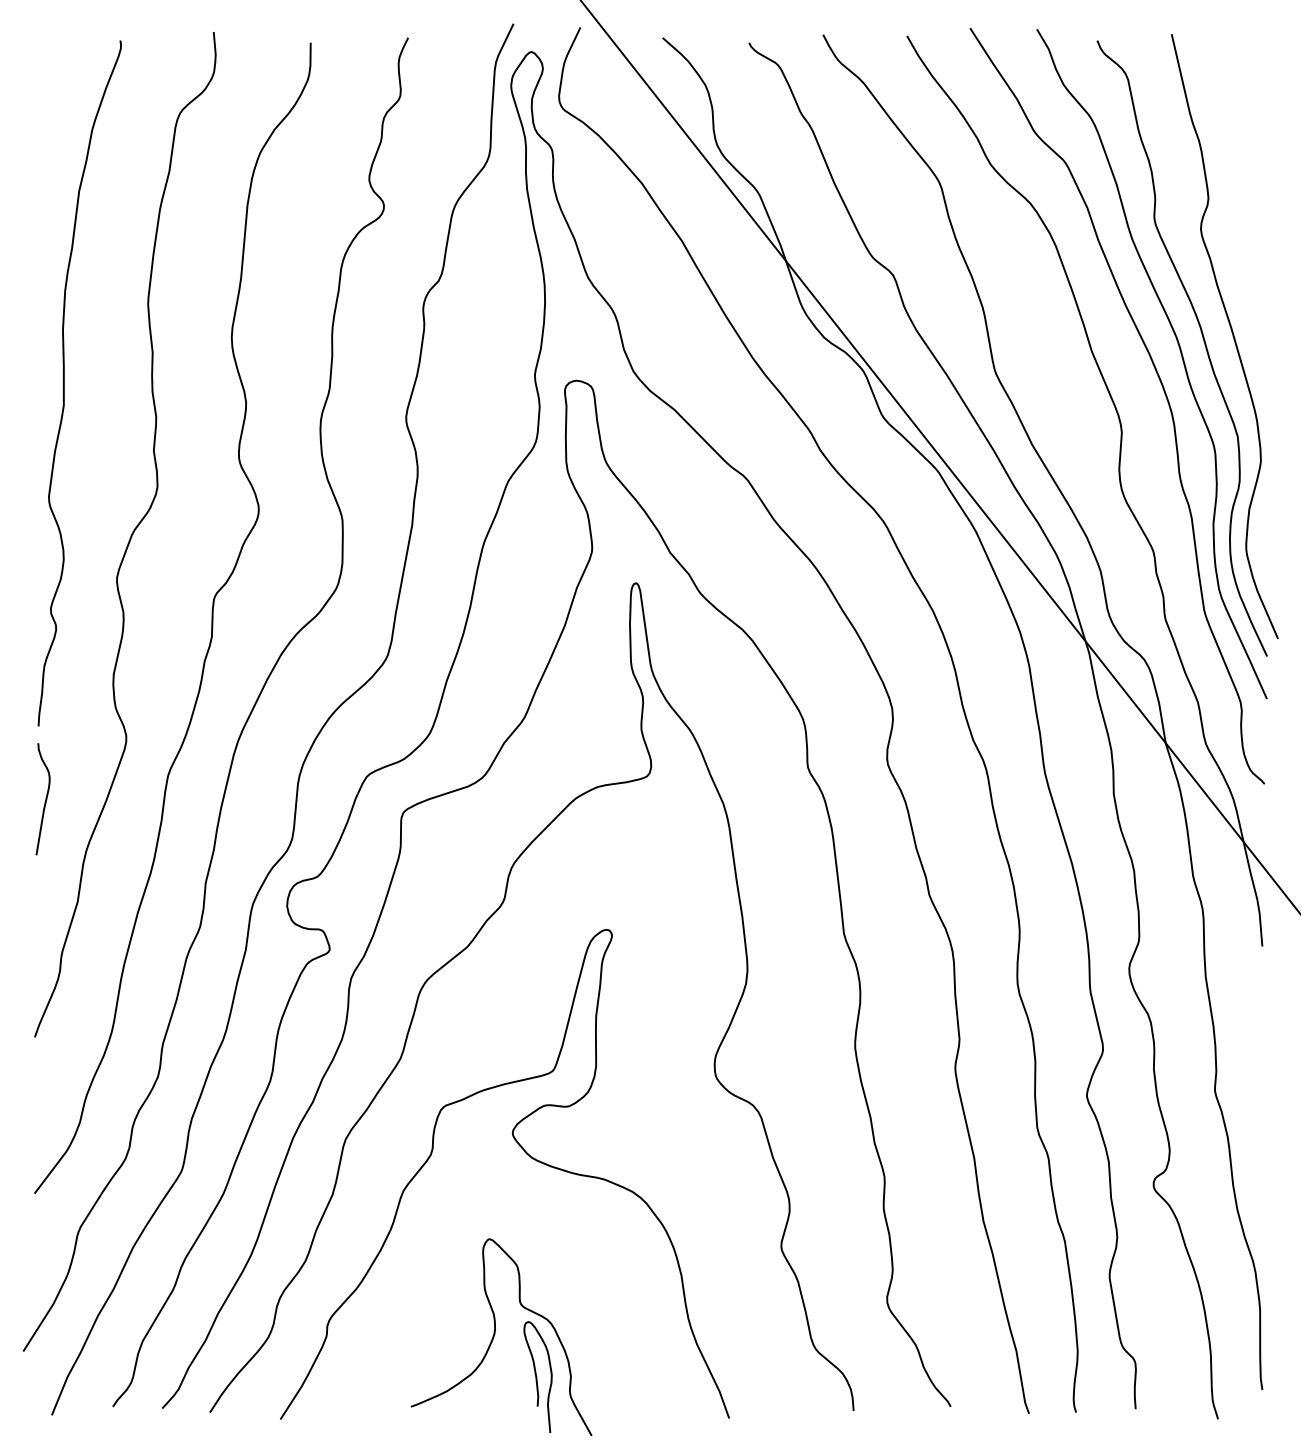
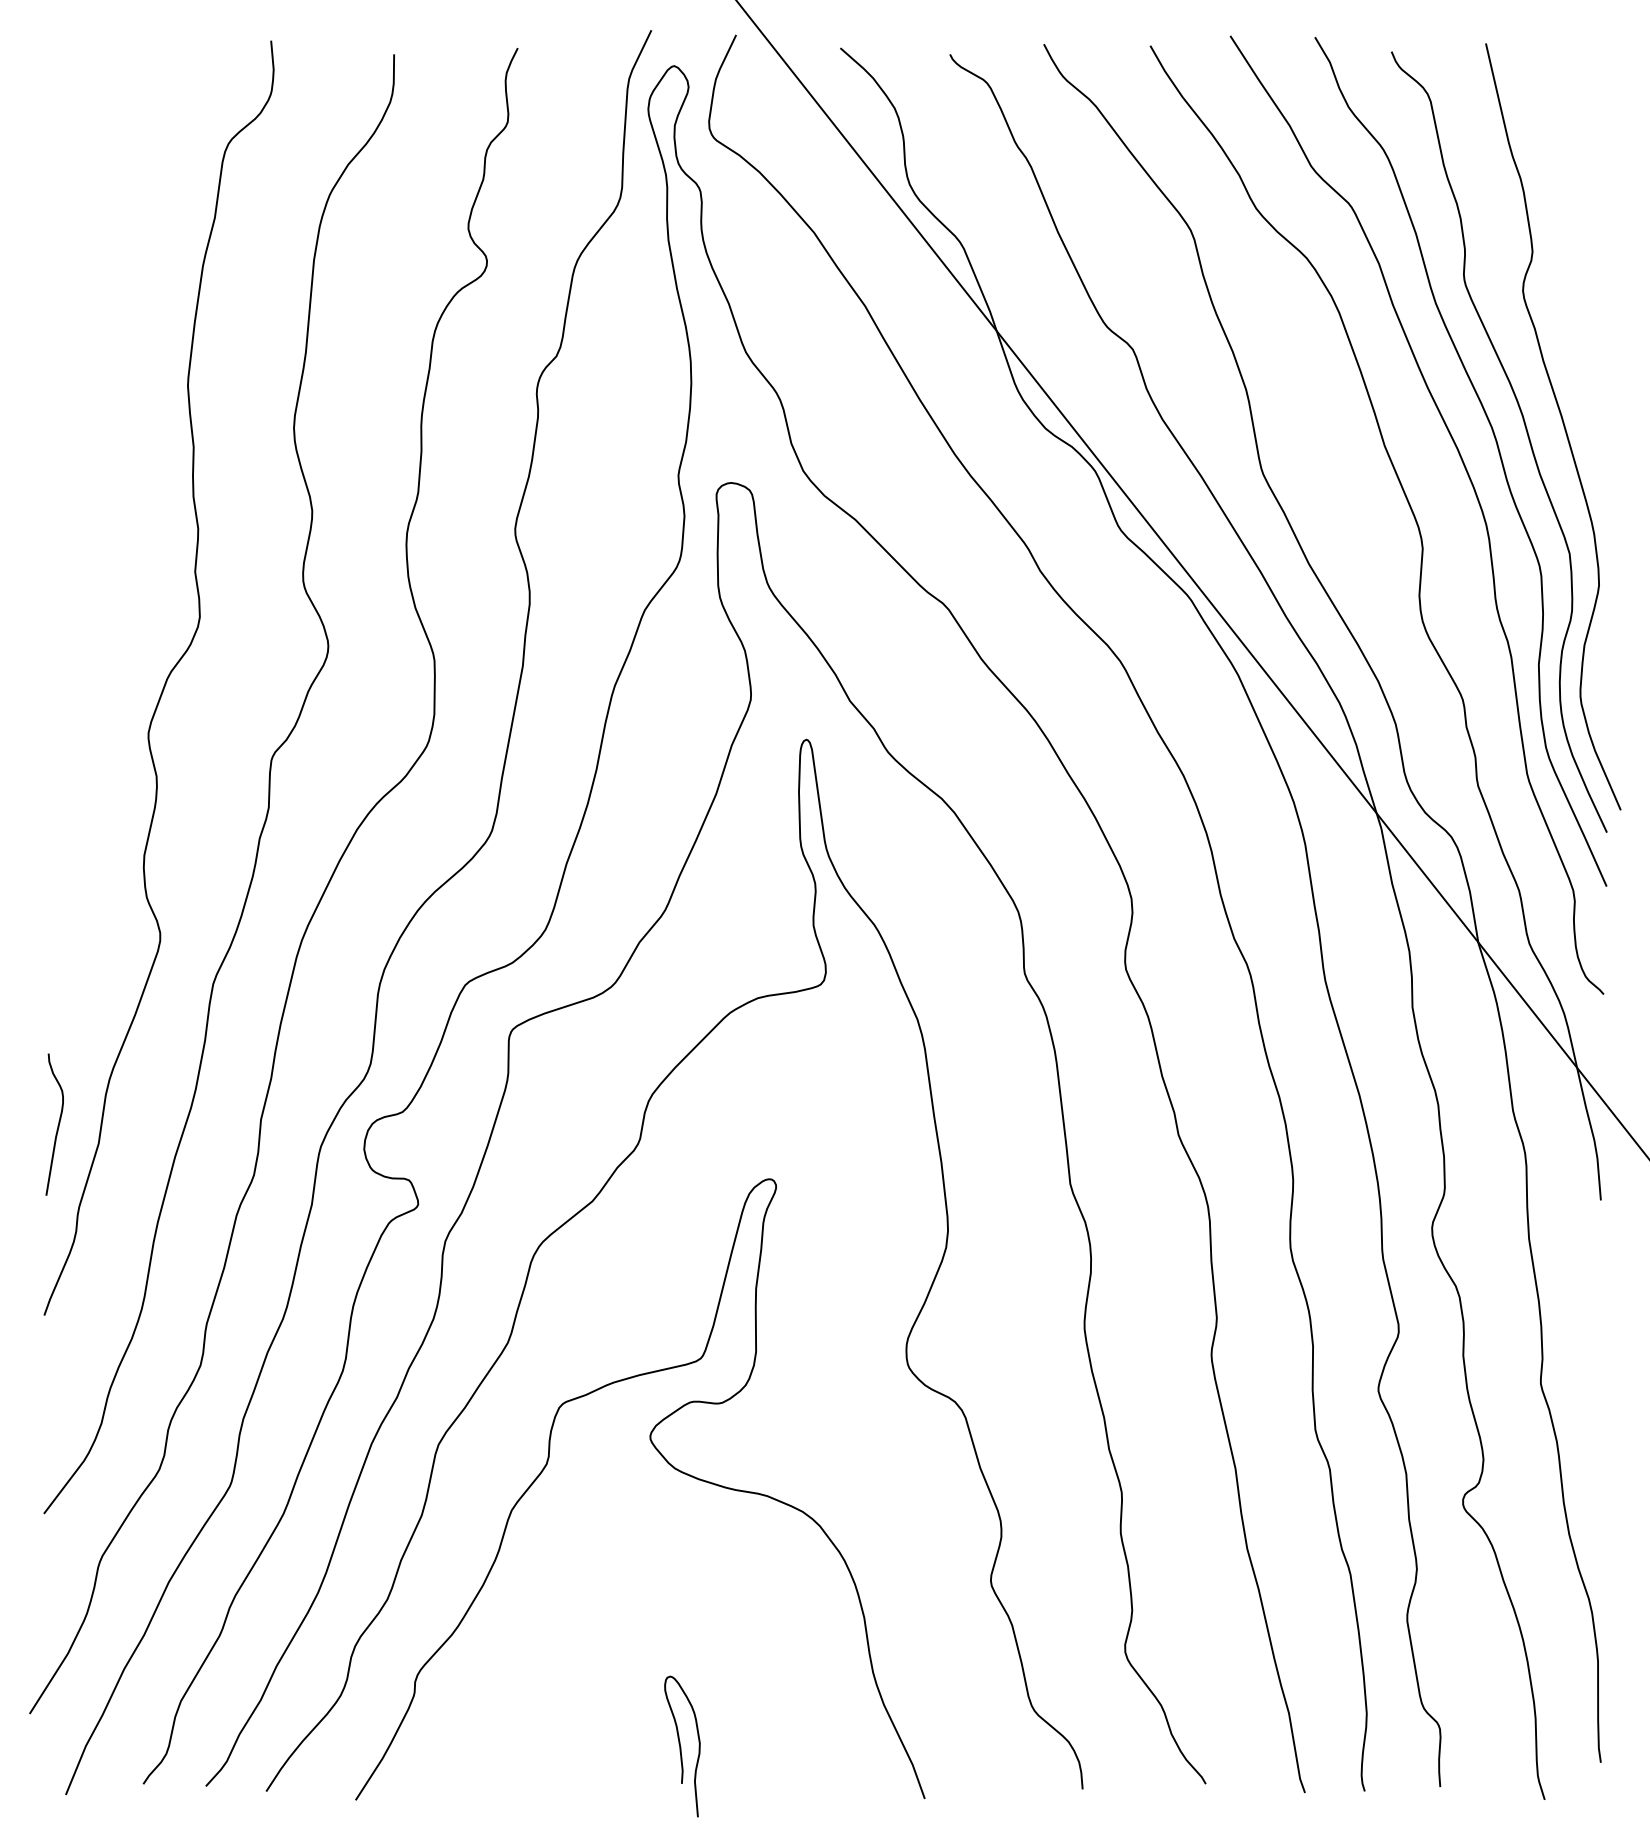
curve: (64, 383) -> (81, 486), removed
curve: (45, 799) -> (57, 1125), moved
curve: (494, 1336) -> (627, 1694), removed

